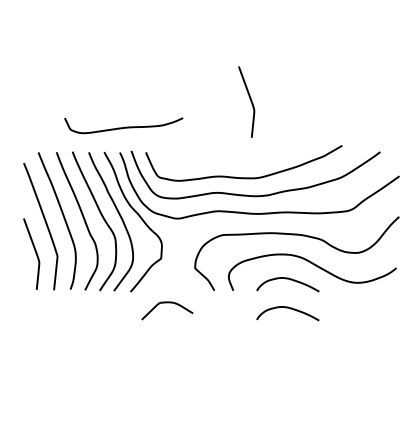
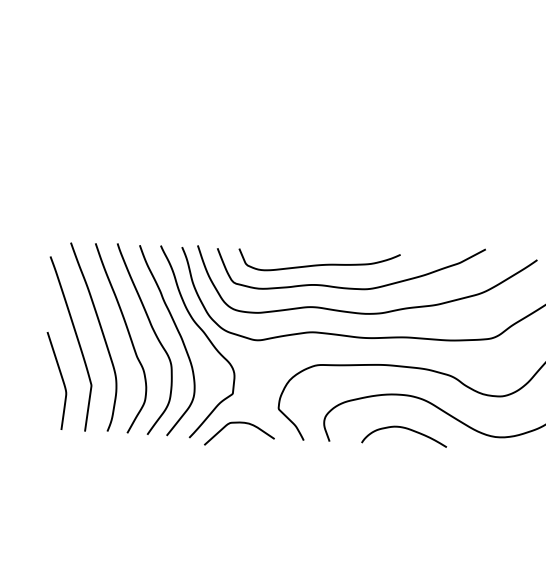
curve: (249, 99) -> (361, 181), removed
curve: (123, 127) -> (318, 264), moved
curve: (167, 303) -> (240, 424), moved
curve: (287, 308) -> (402, 468), removed

